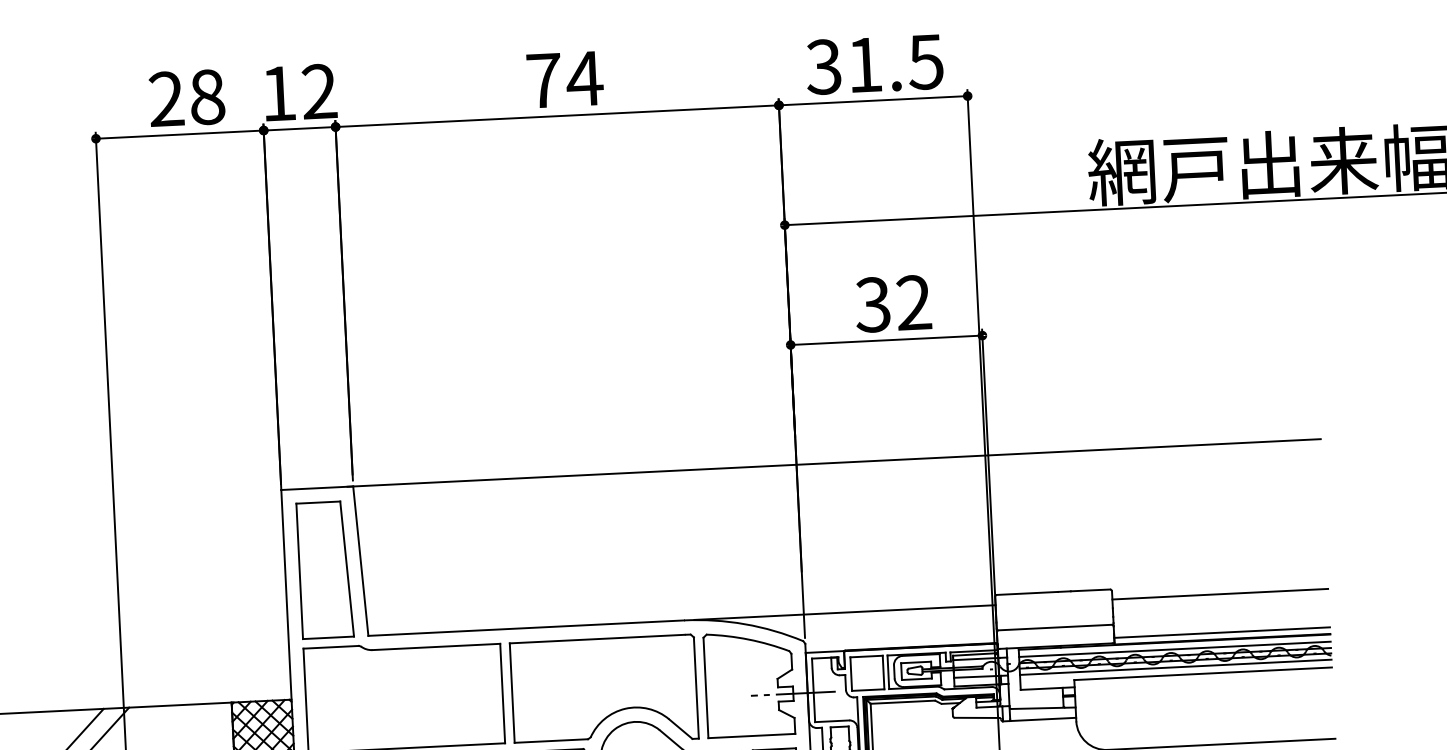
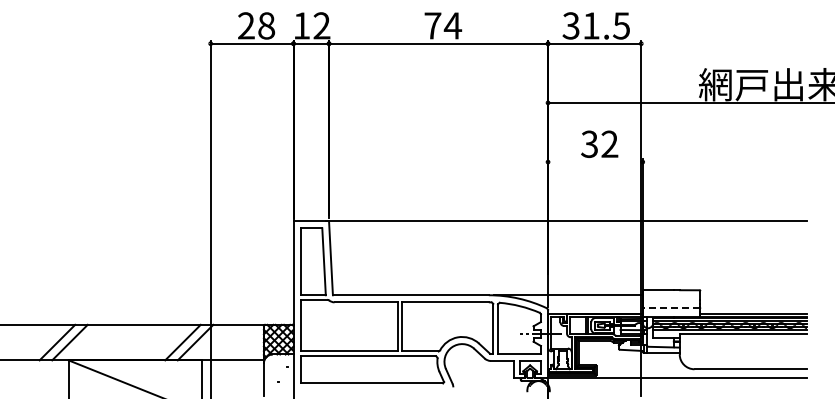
line: (886, 341) -> (595, 162), removed
line: (1219, 594) -> (753, 295), removed
line: (1055, 627) -> (671, 307), solid -> dashed

